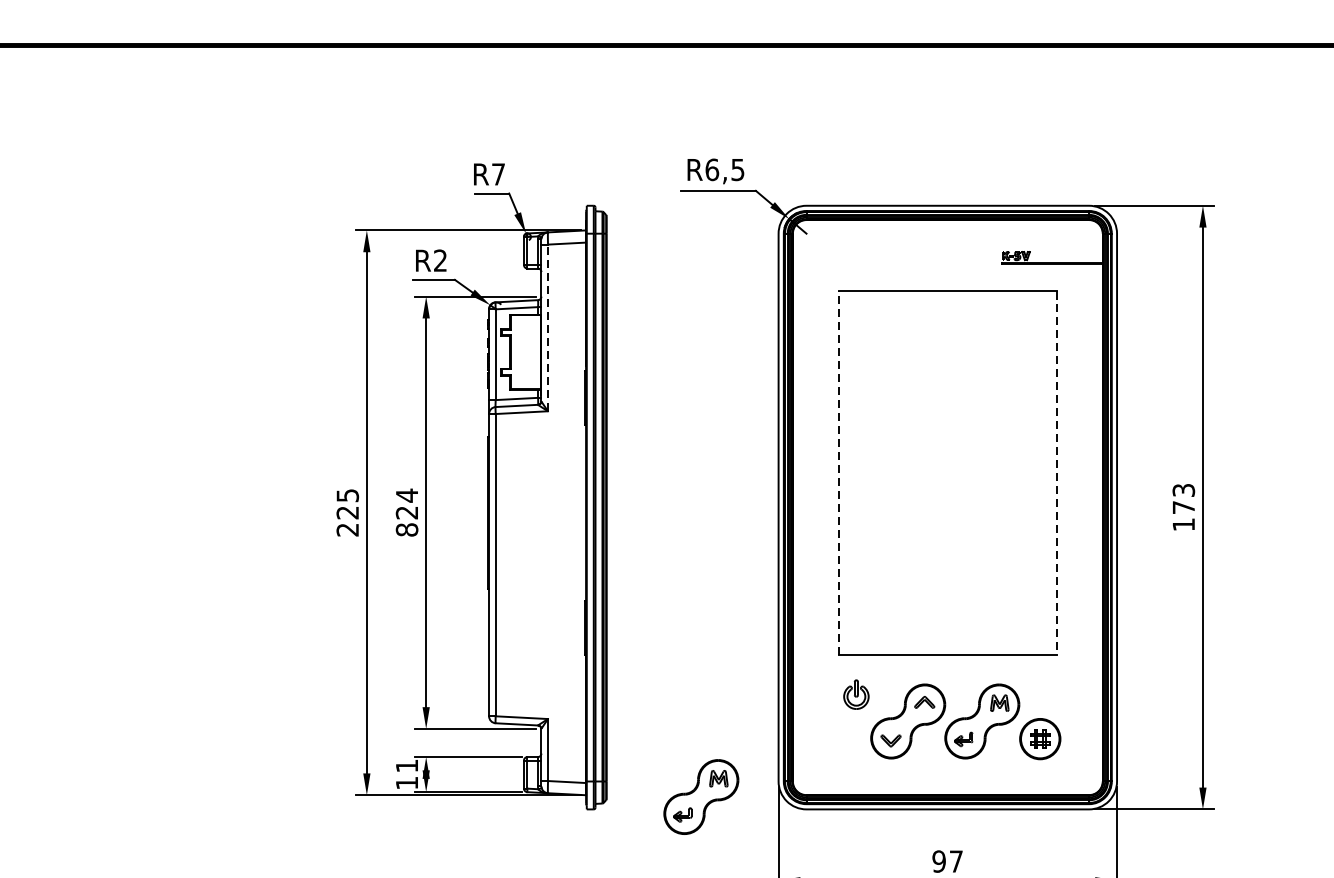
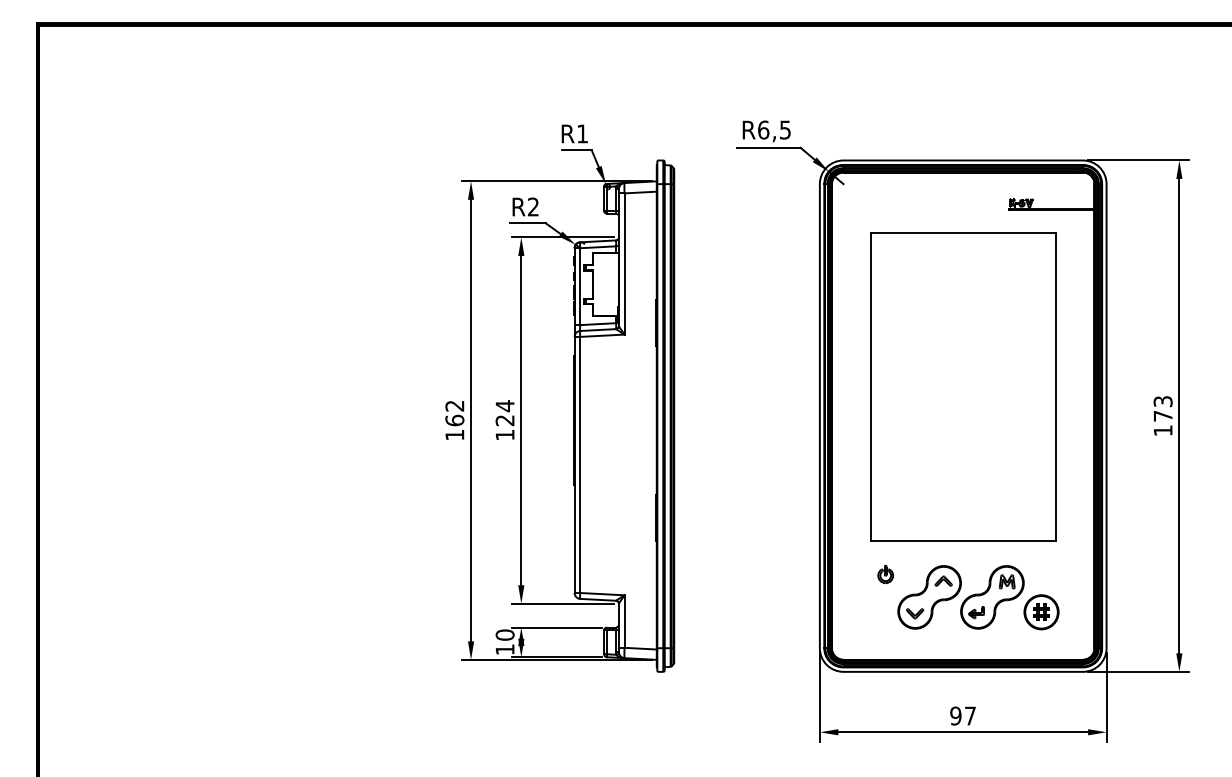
text: (498, 173) -> (582, 133), R7 -> R1
line: (547, 327) -> (624, 263), dashed -> solid
line: (838, 472) -> (870, 386), dashed -> solid
line: (1056, 473) -> (1055, 387), dashed -> solid
text: (347, 512) -> (454, 420), 225 -> 162
text: (406, 529) -> (504, 434), 824 -> 124
part: (856, 693) -> (885, 573), size x0.71
text: (406, 765) -> (504, 634), 11 -> 10
part: (701, 797) -> (754, 661), removed

